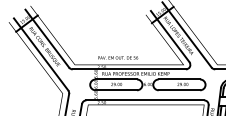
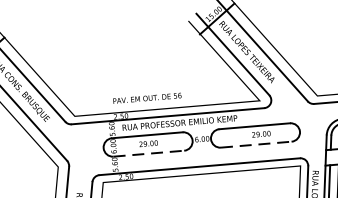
line: (116, 90) -> (149, 153), solid -> dashed
line: (179, 90) -> (256, 144), solid -> dashed

